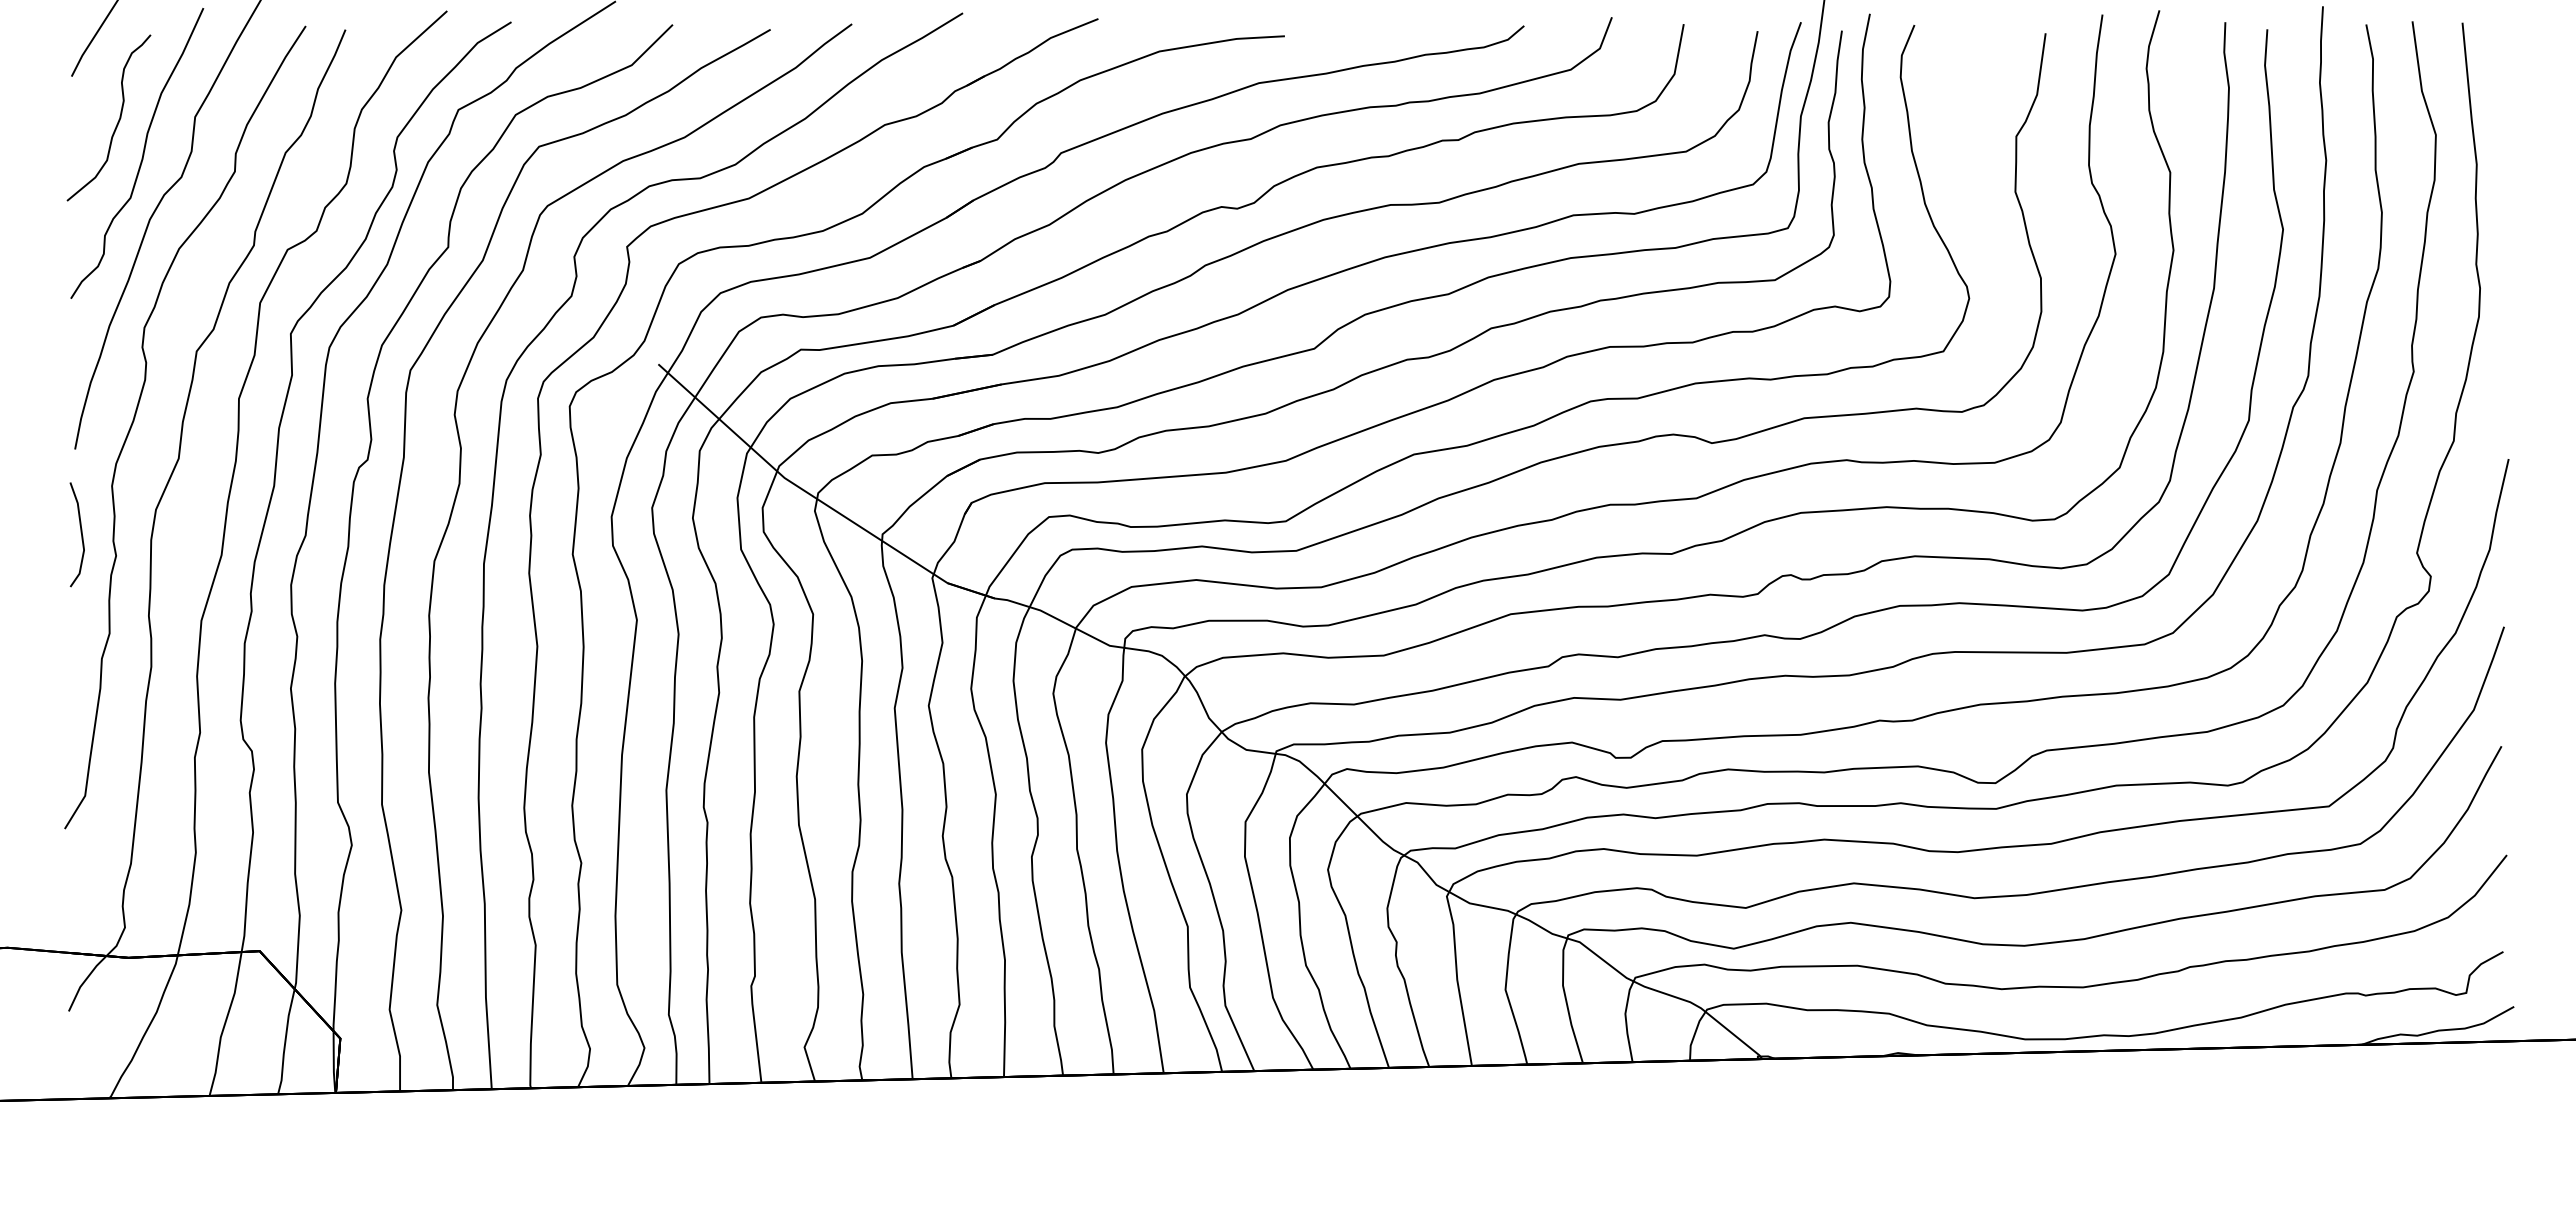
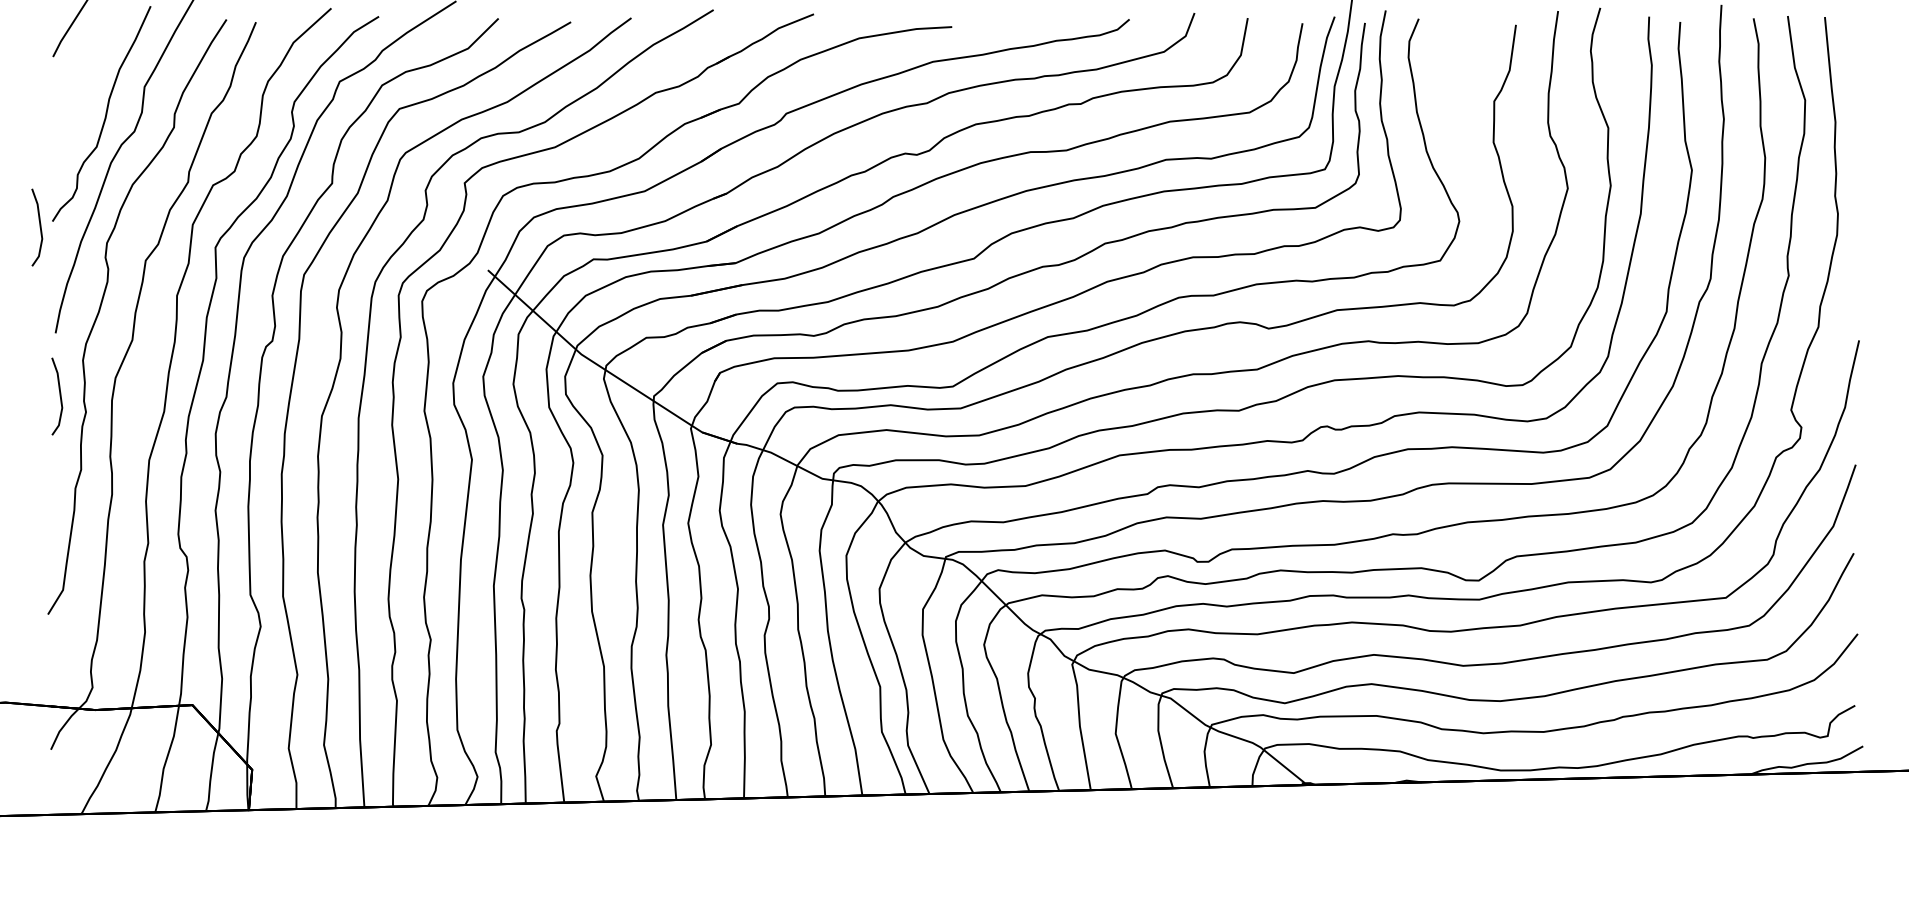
curve: (117, 121) -> (87, 90), removed
line: (53, 304) -> (39, 225), added

